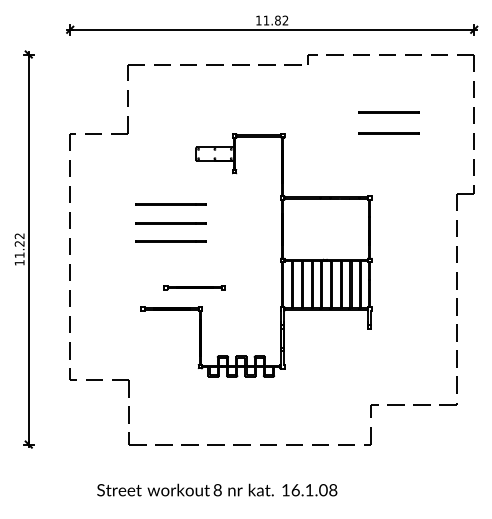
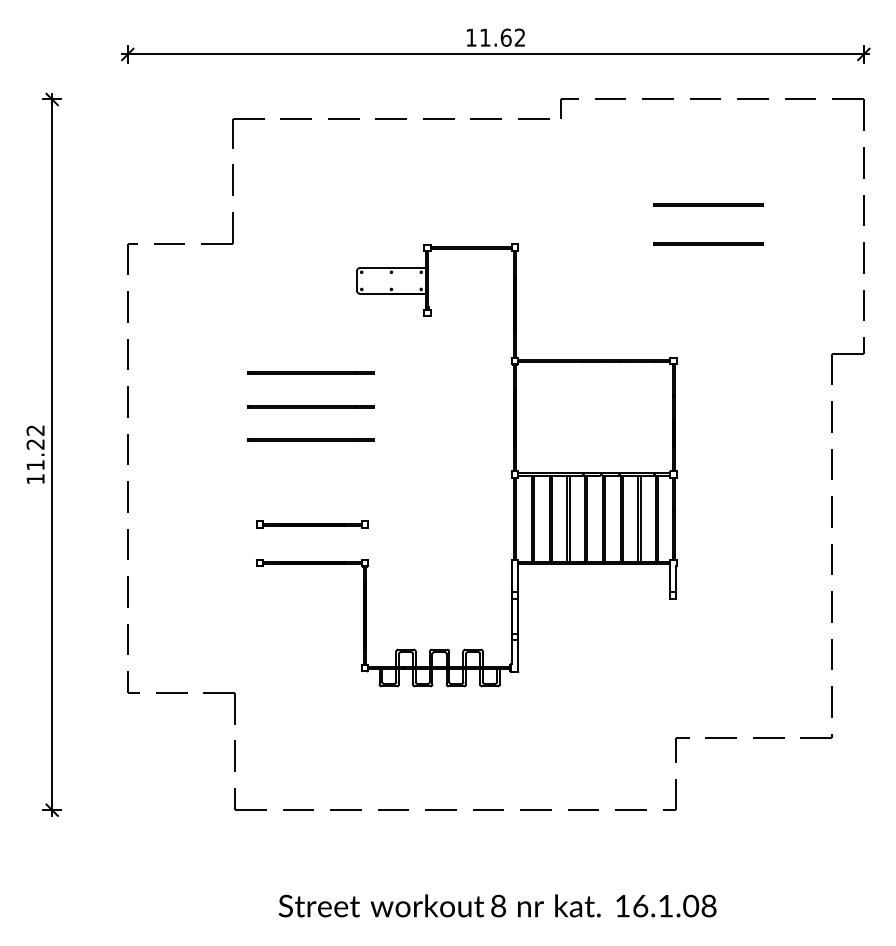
text: (277, 20) -> (505, 37), 11.82 -> 11.62
part: (194, 287) -> (312, 524), moved
text: (217, 489) -> (498, 904), moved

